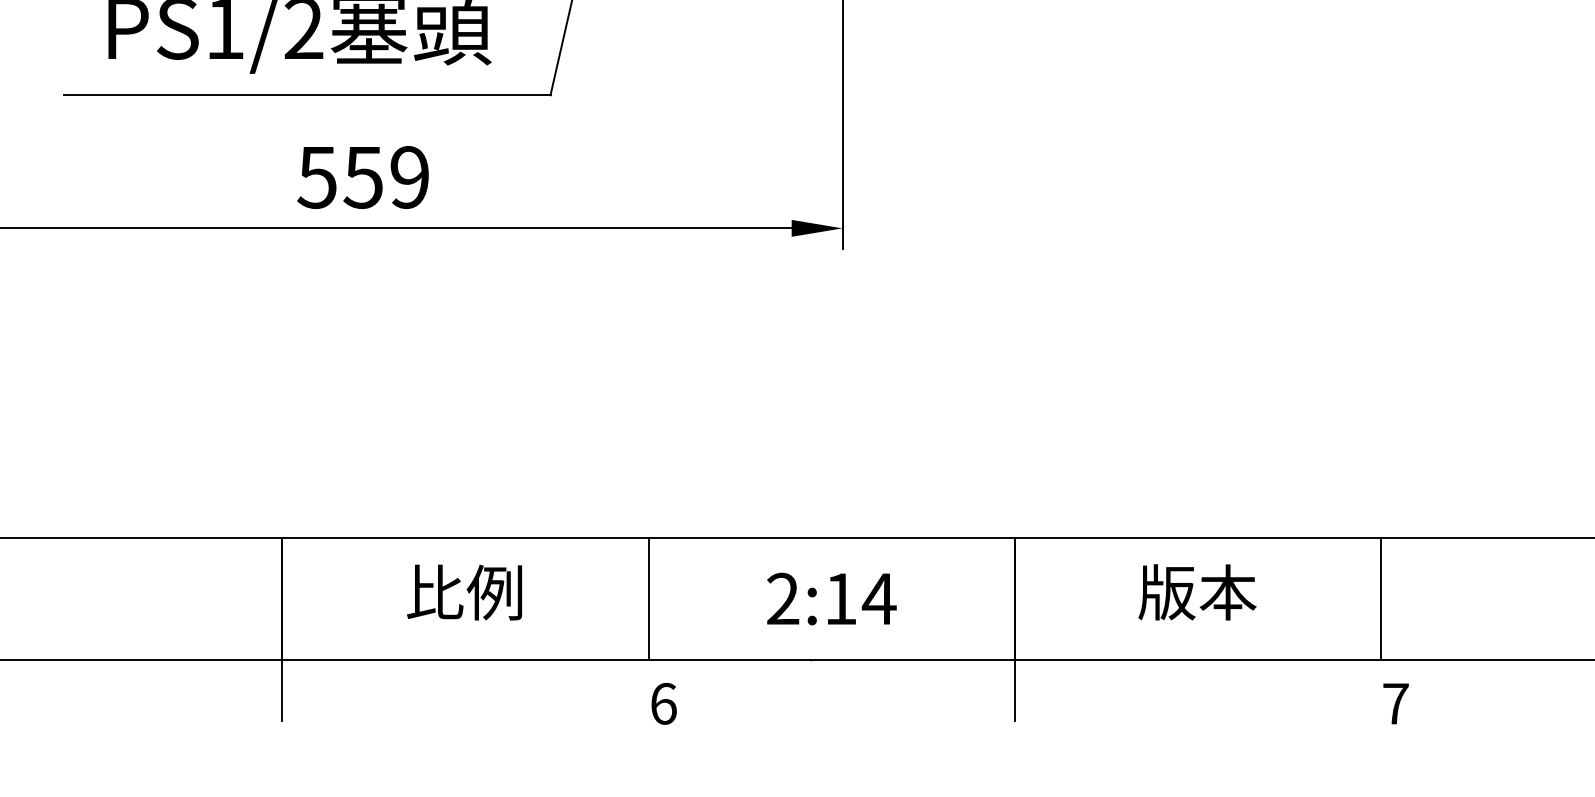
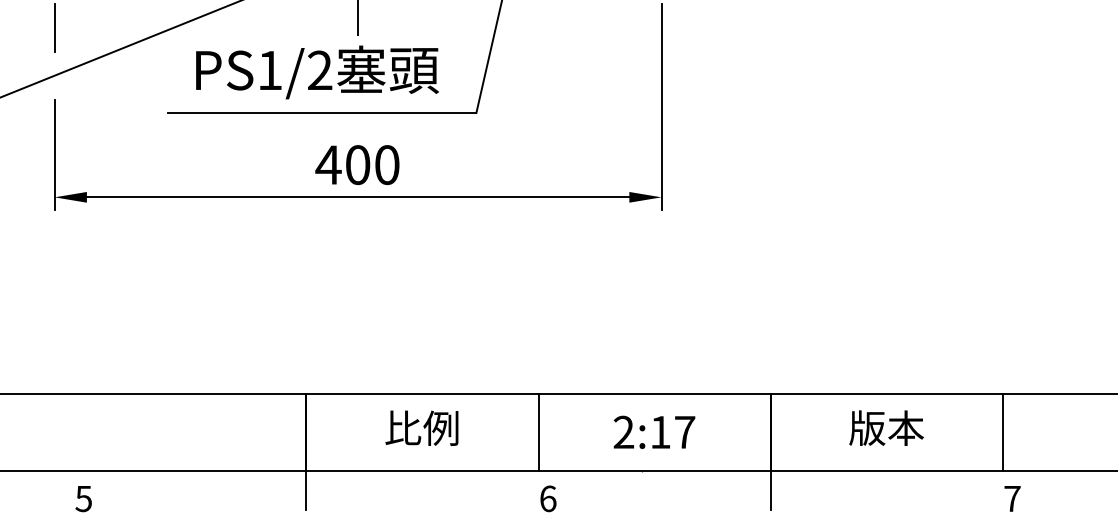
text: (362, 178) -> (357, 165), 559 -> 400
text: (878, 599) -> (684, 432), 2:14 -> 2:17

